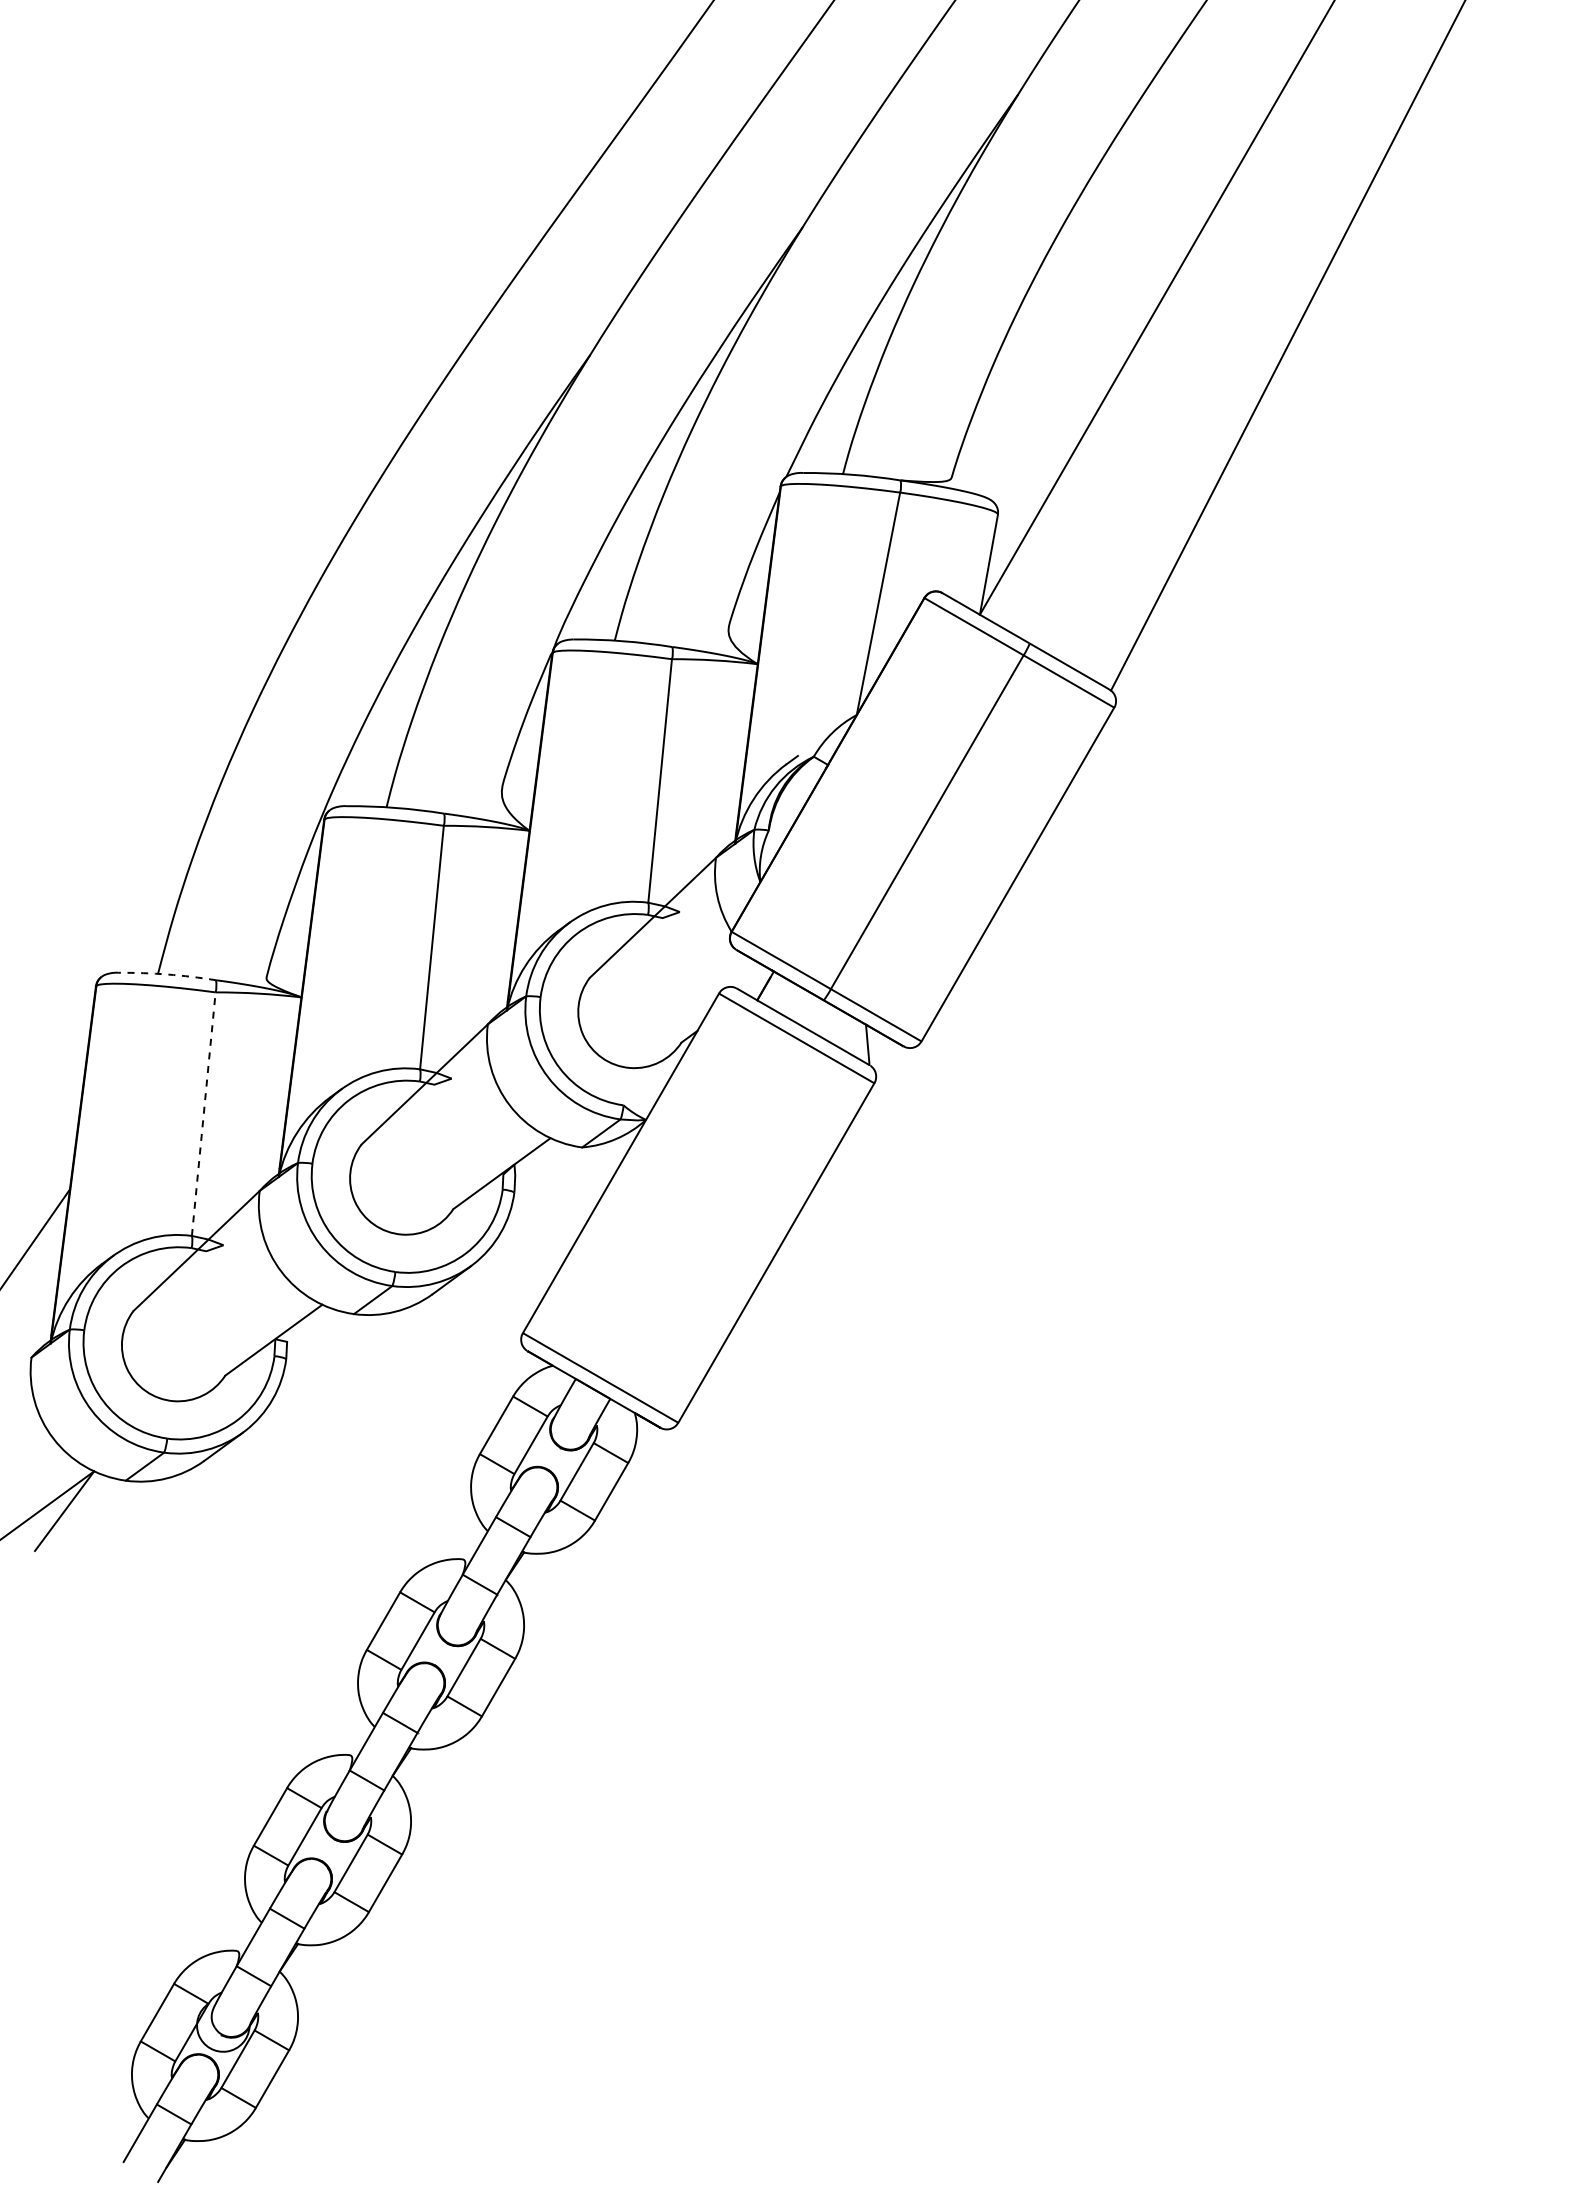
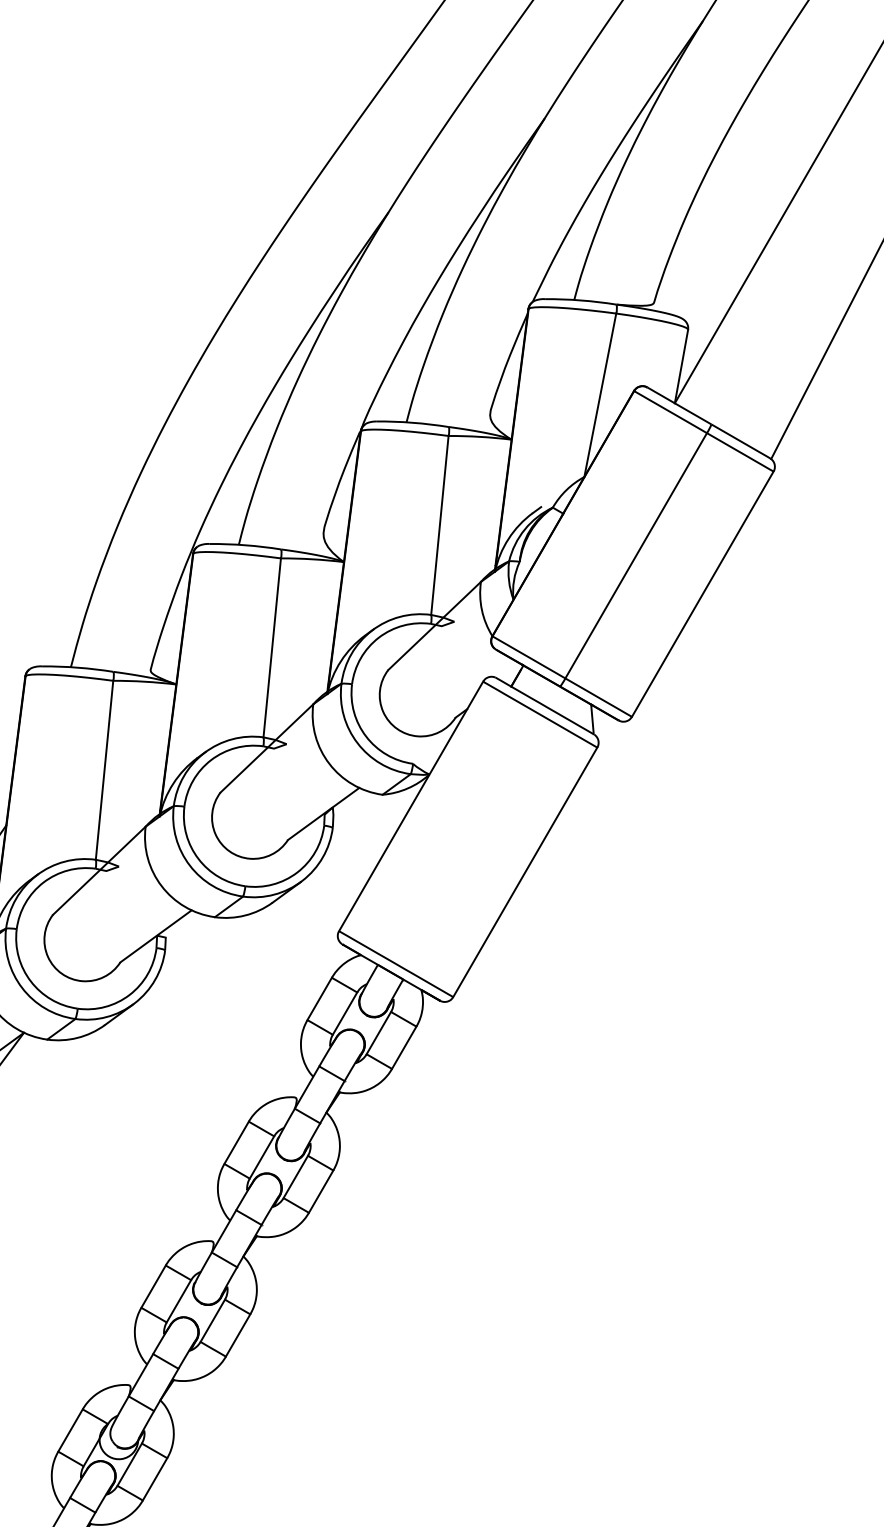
arc: (167, 974) -> (77, 667), dashed -> solid
line: (203, 1113) -> (104, 769), dashed -> solid

